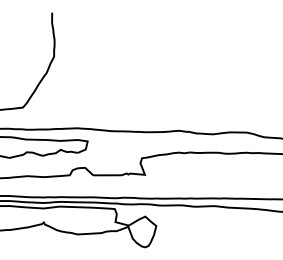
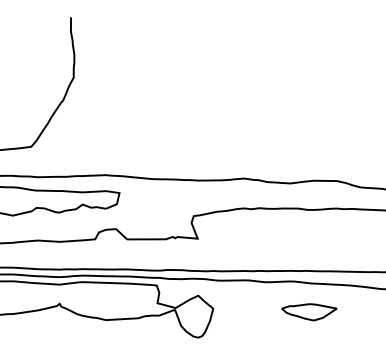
part: (226, 228) -> (309, 311), added

